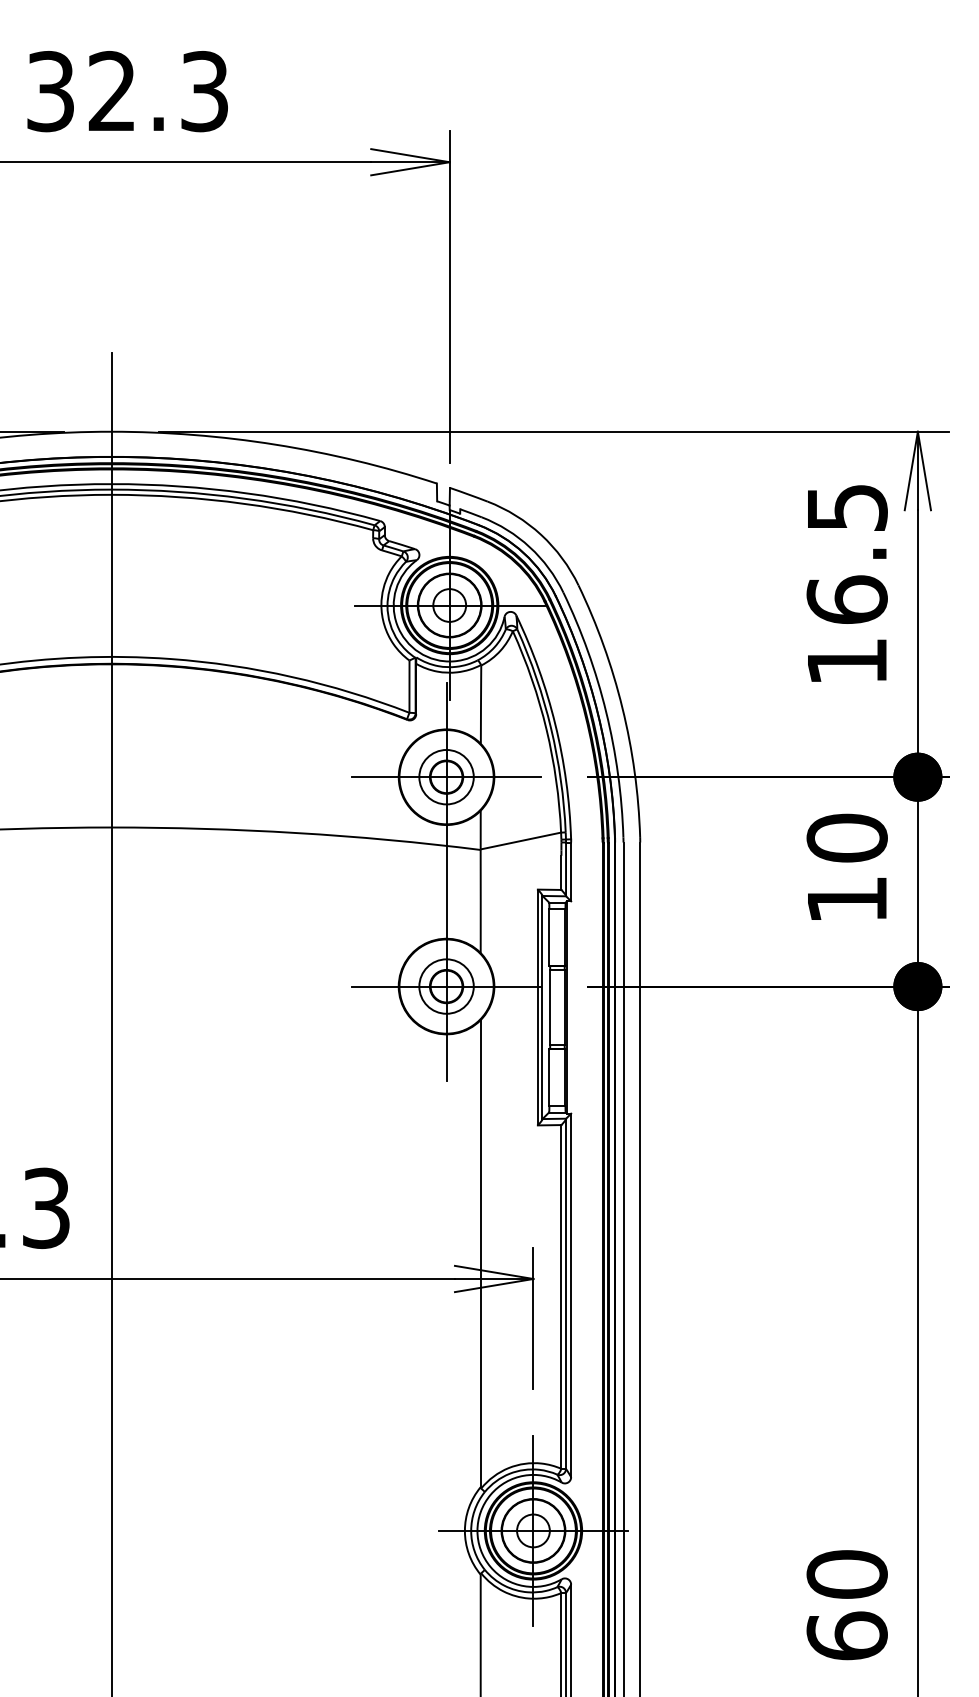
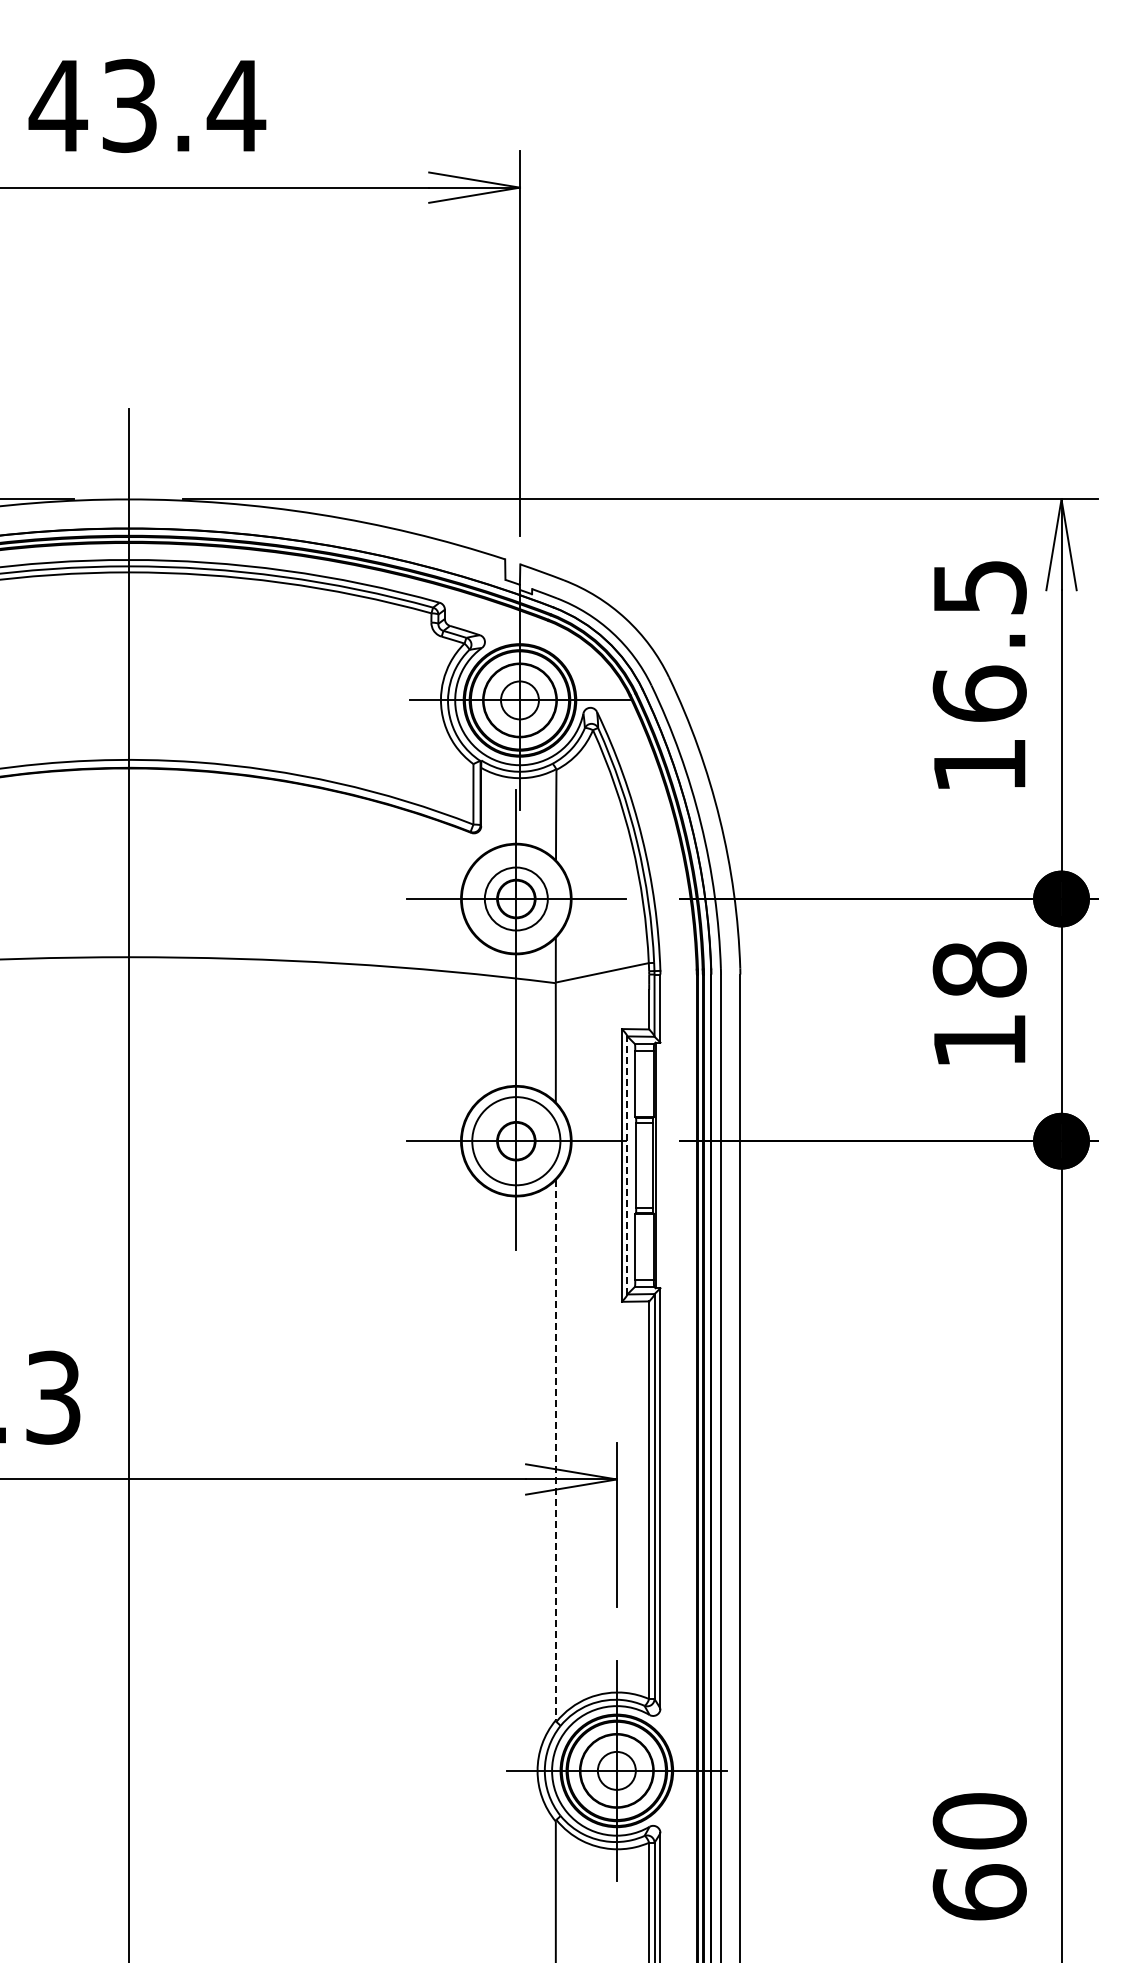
text: (127, 91) -> (147, 105), 32.3 -> 43.4
text: (846, 838) -> (979, 969), 10 -> 18
circle: (445, 985) -> (515, 1140), size x1.4
line: (542, 1006) -> (627, 1164), solid -> dashed
line: (480, 1253) -> (555, 1450), solid -> dashed

